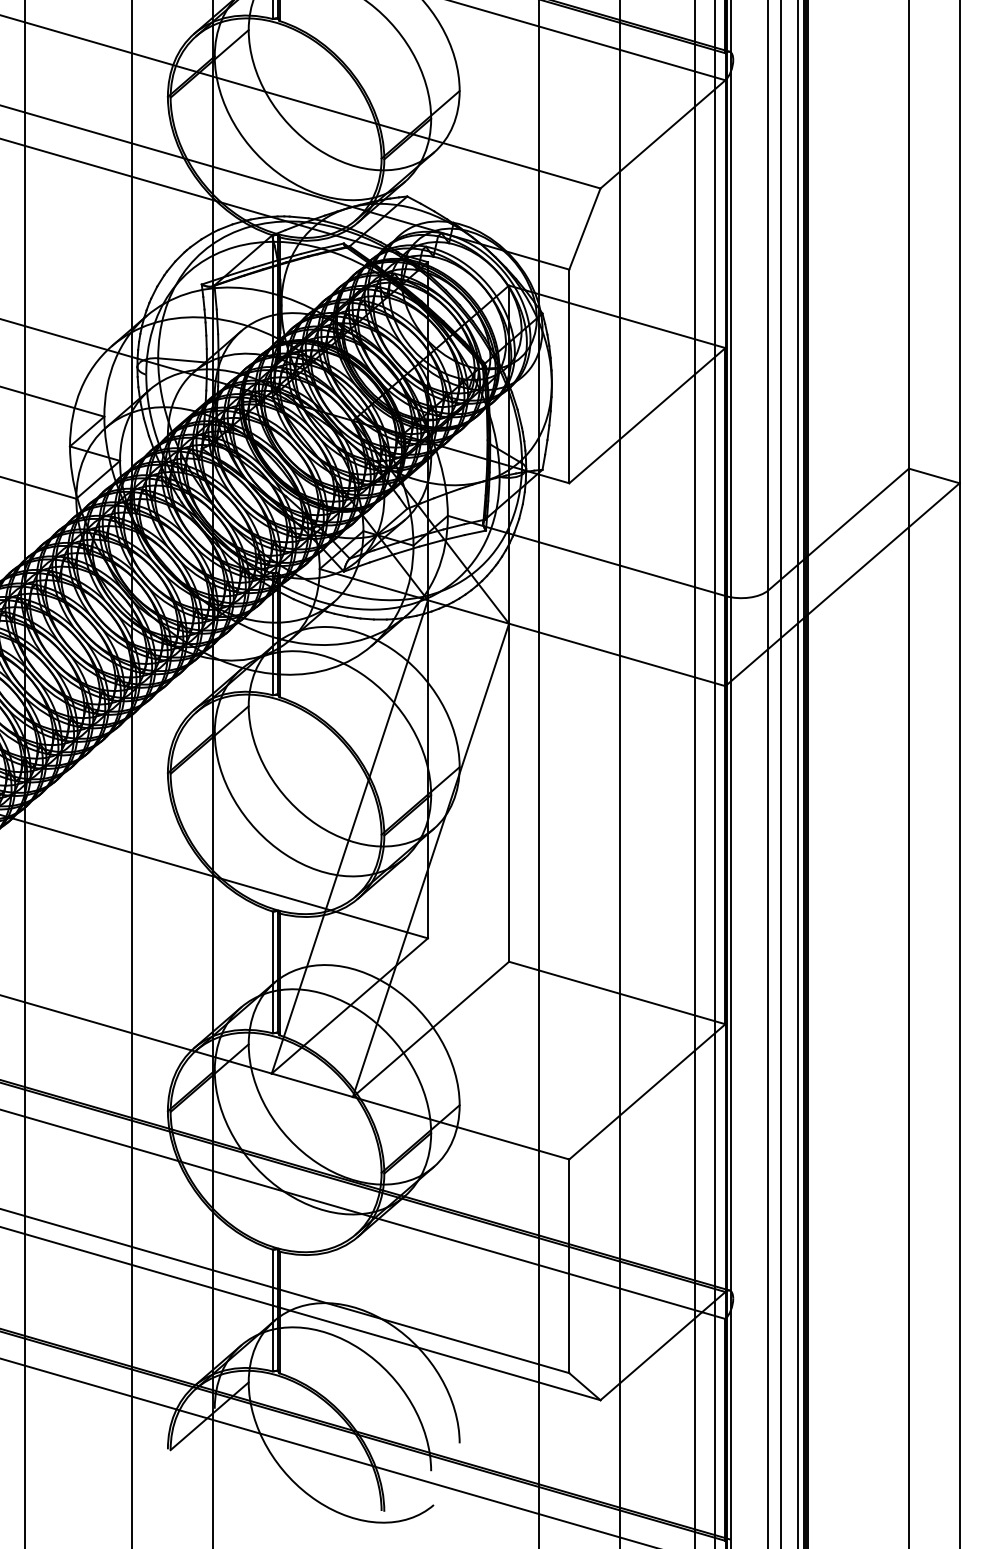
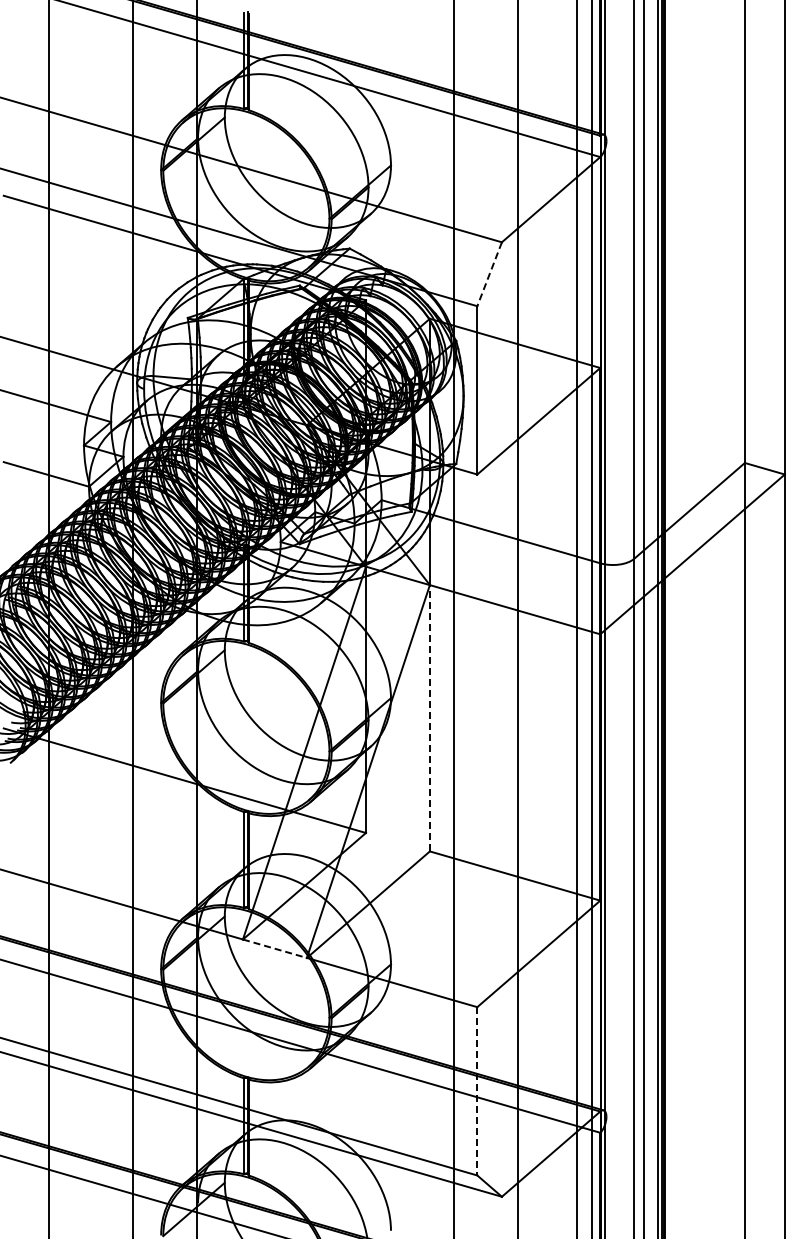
line: (584, 229) -> (489, 274), solid -> dashed
line: (508, 791) -> (429, 717), solid -> dashed
line: (313, 1085) -> (275, 948), solid -> dashed
line: (569, 1266) -> (477, 1091), solid -> dashed

